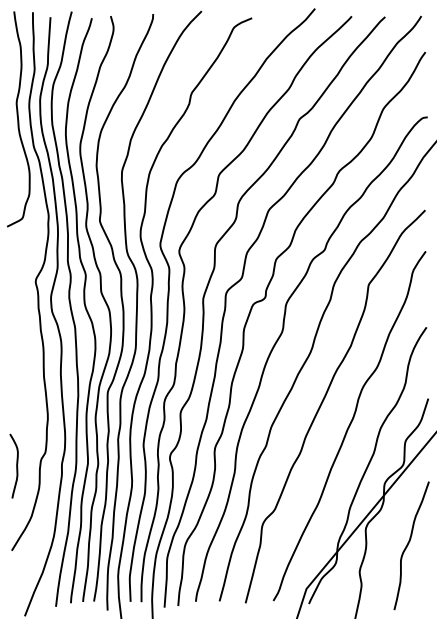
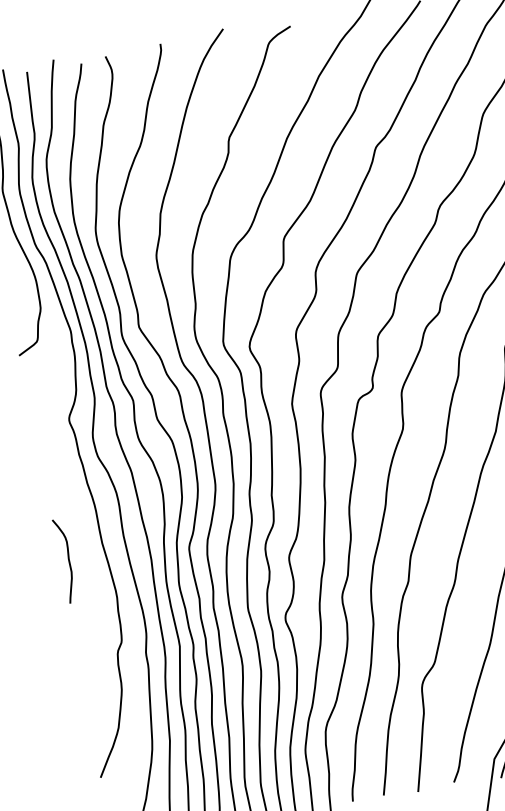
curve: (16, 465) -> (68, 559), moved

